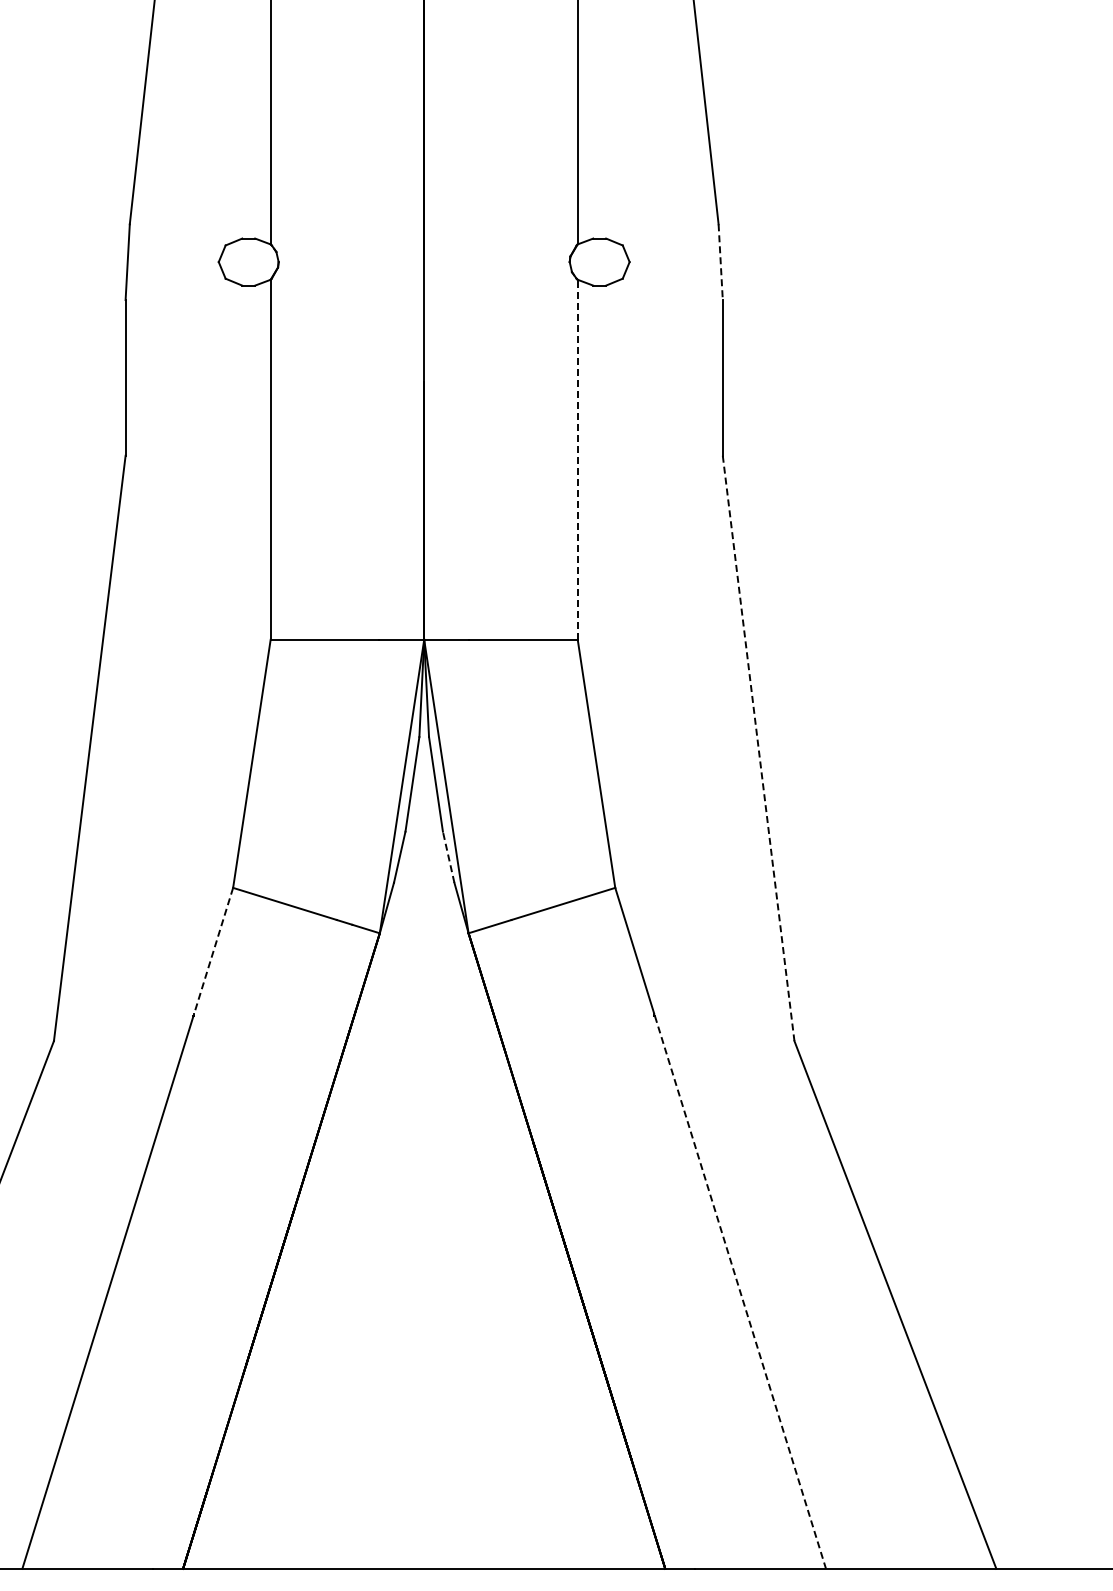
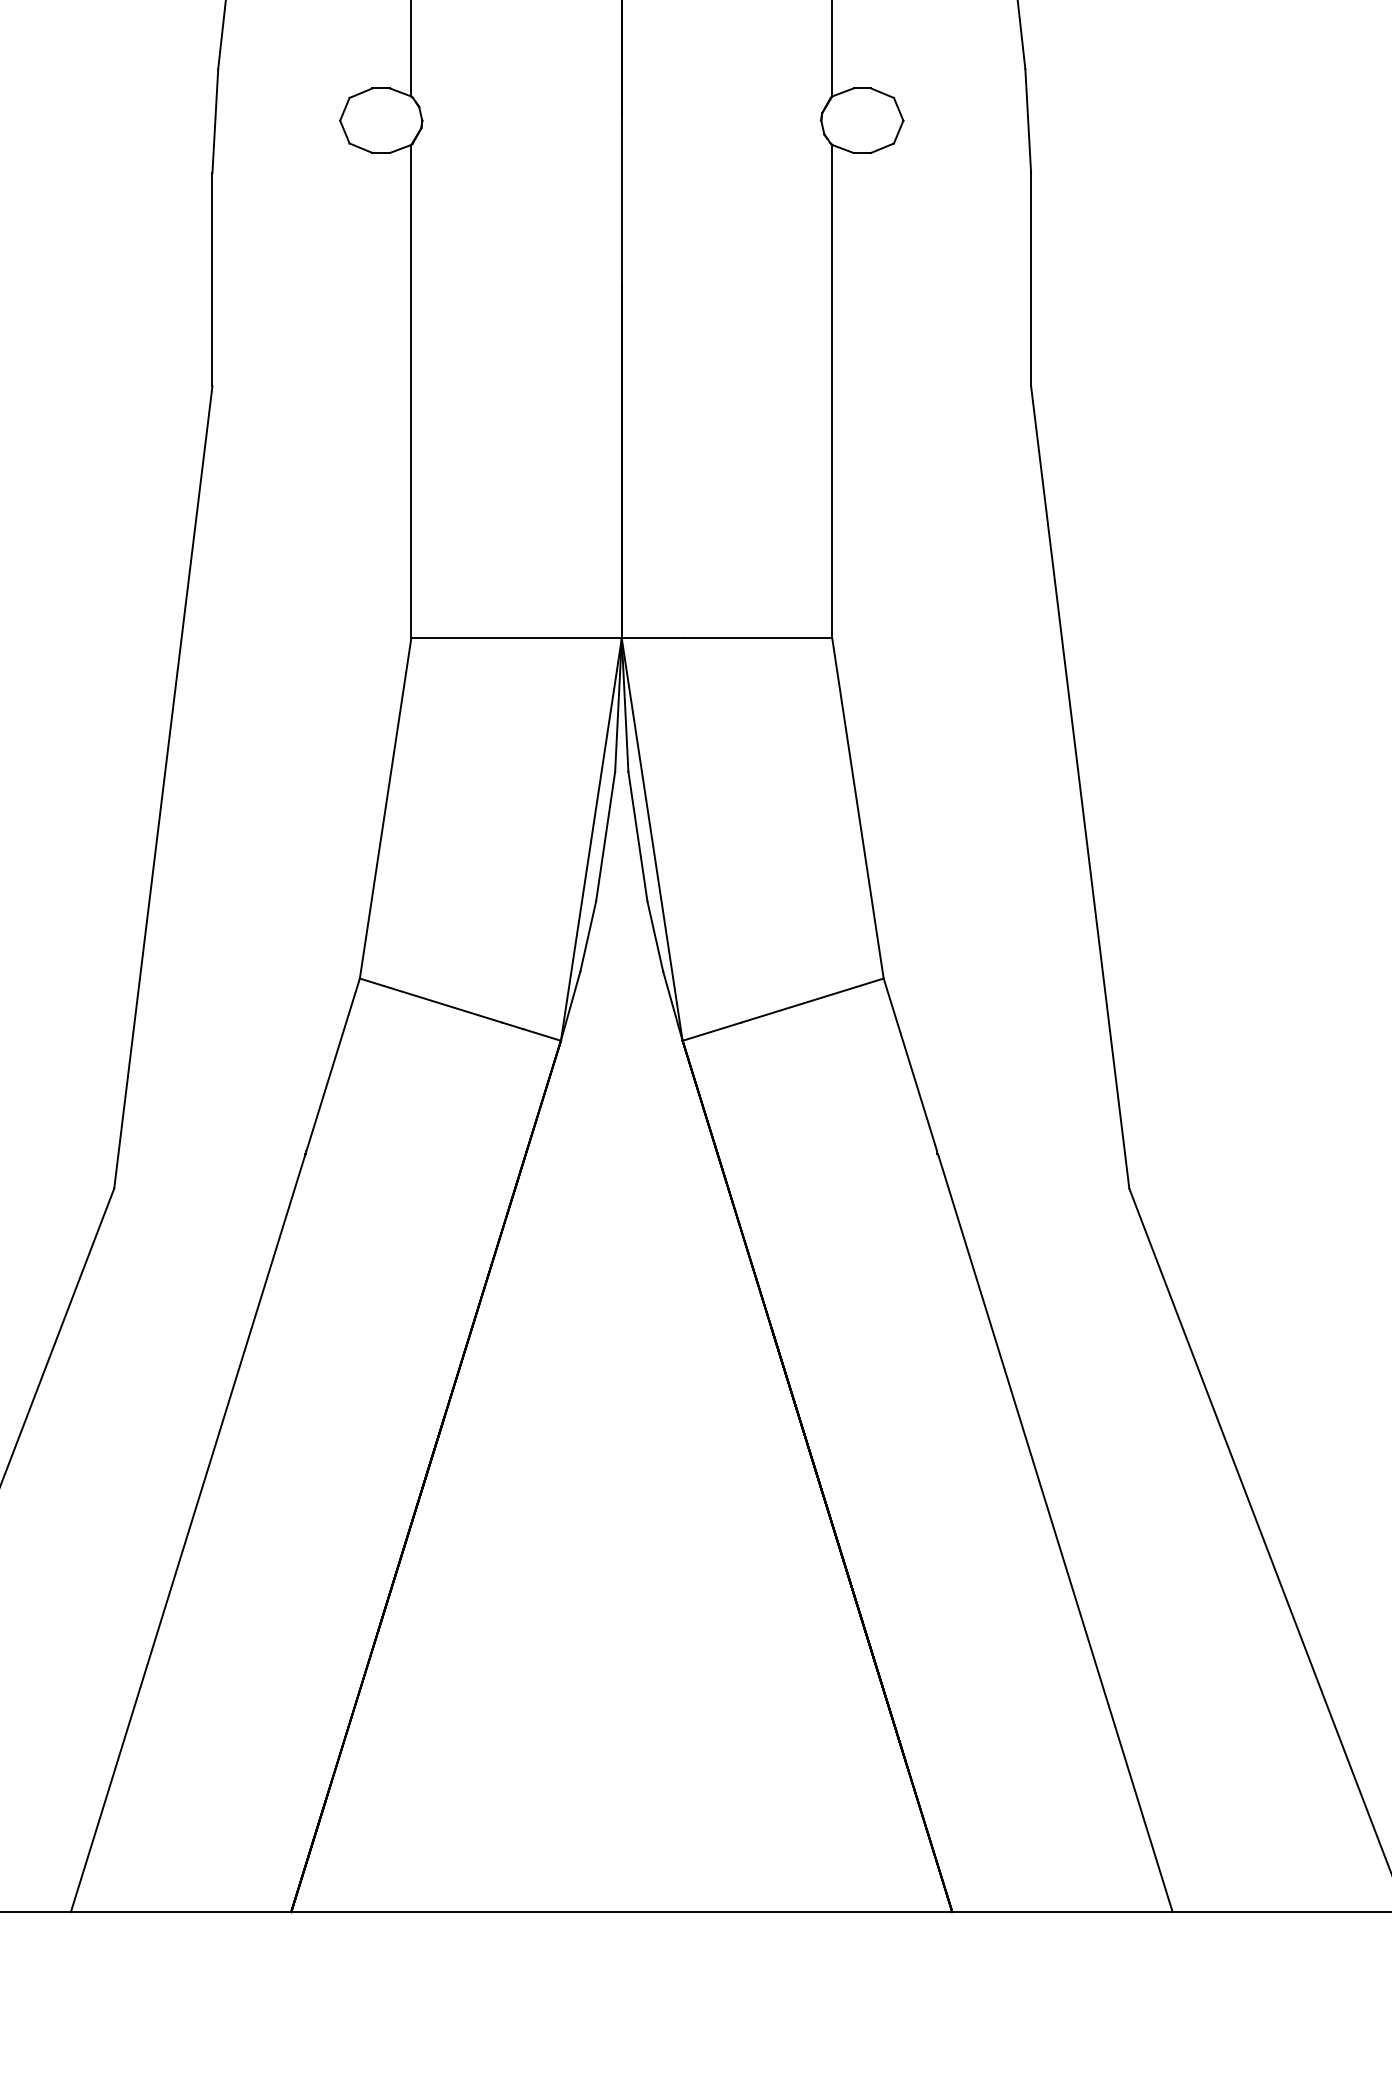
line: (720, 262) -> (1027, 121), dashed -> solid
line: (577, 459) -> (831, 391), dashed -> solid
line: (758, 748) -> (1080, 787), dashed -> solid
line: (448, 856) -> (655, 935), dashed -> solid
line: (213, 950) -> (332, 1064), dashed -> solid
line: (740, 1292) -> (1055, 1533), dashed -> solid

